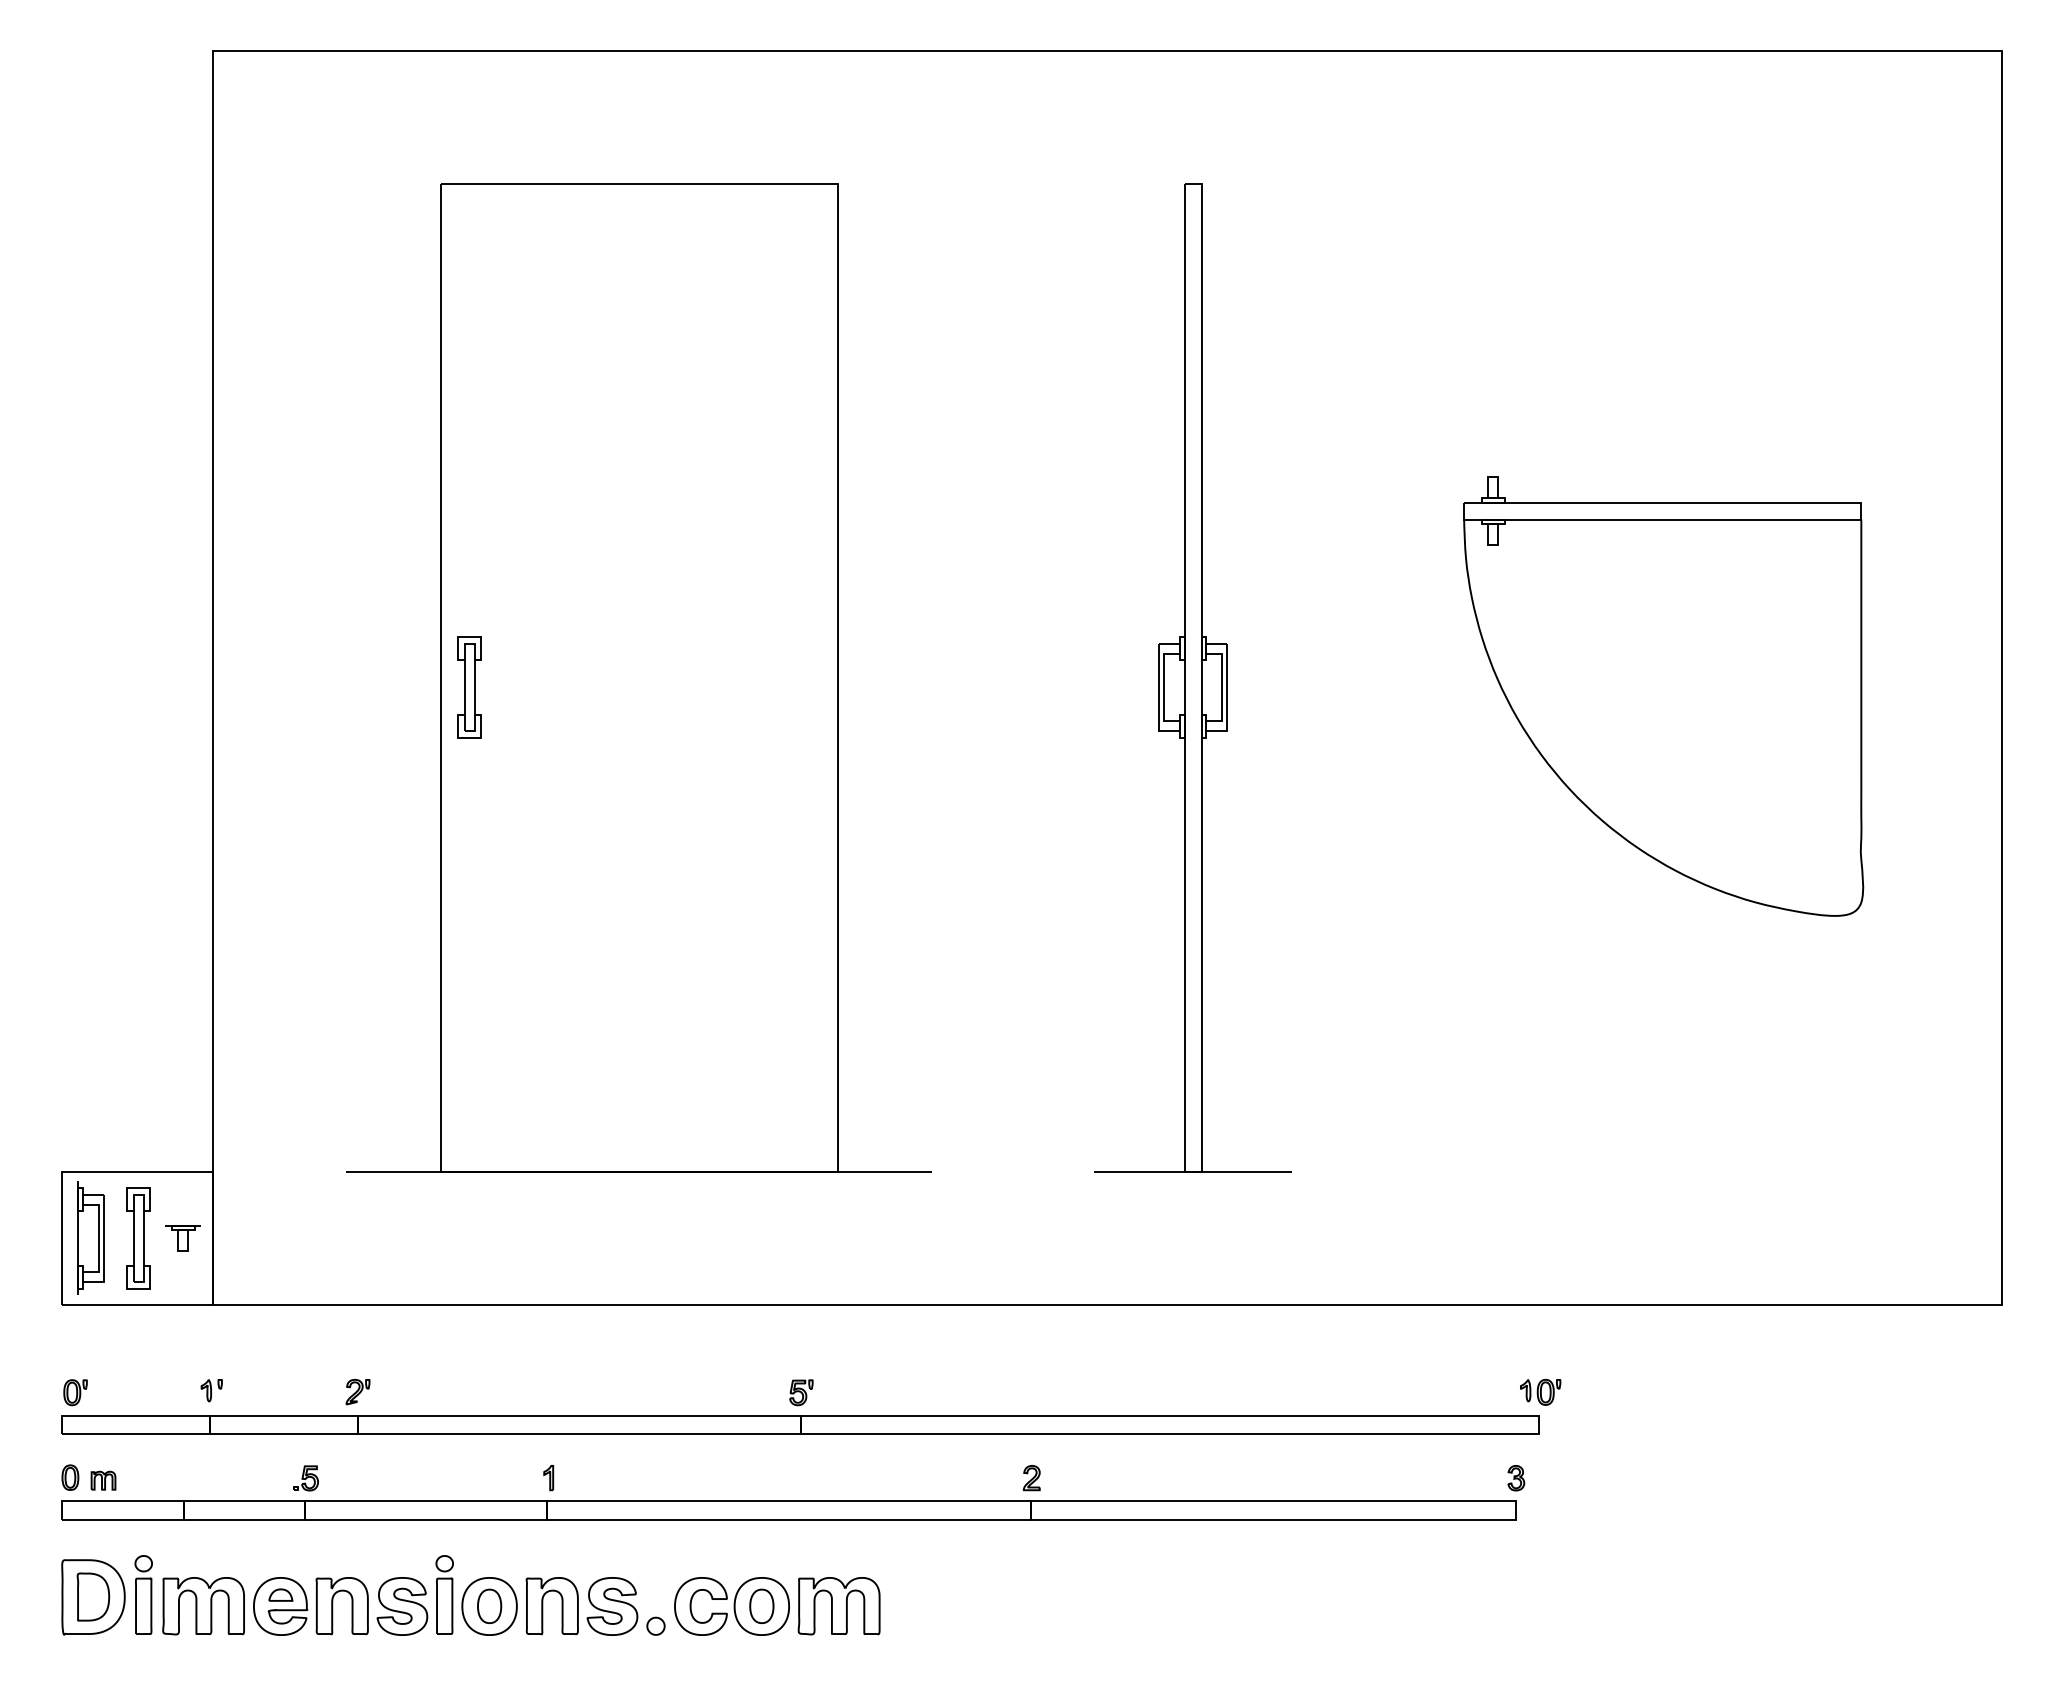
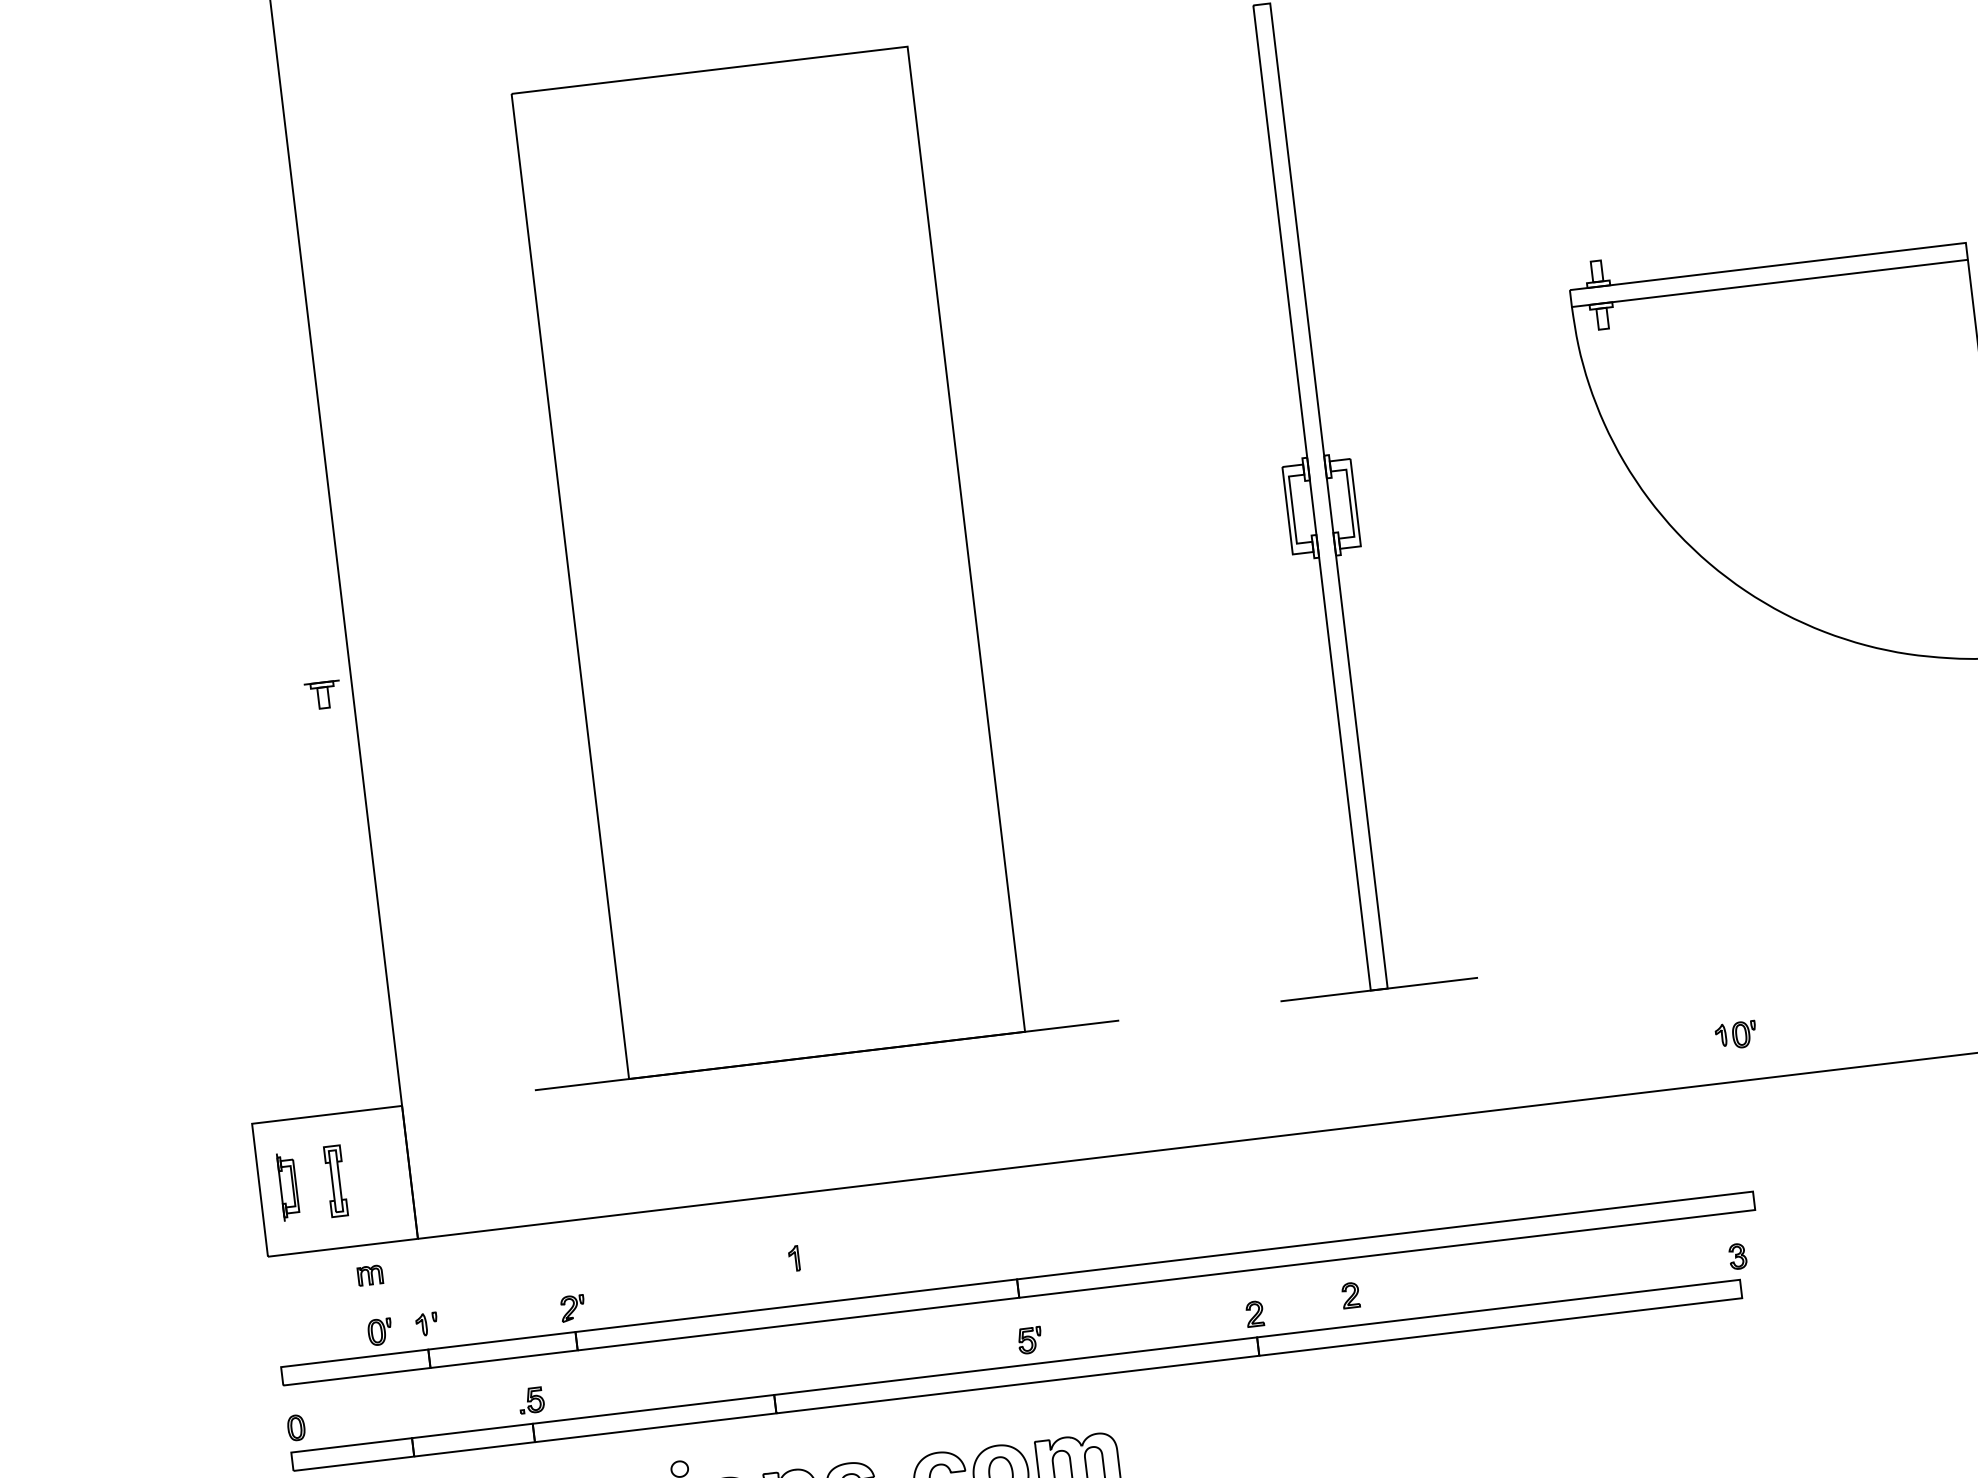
part: (469, 687) -> (600, 592), removed
part: (90, 1237) -> (287, 1186), size x0.6
part: (138, 1238) -> (335, 1181), size x0.7
part: (182, 1238) -> (322, 695), moved
part: (75, 1392) -> (380, 1331), moved
part: (801, 1392) -> (1030, 1340), moved
part: (1540, 1392) -> (1736, 1035), moved
part: (1128, 1471) -> (1350, 1295), added
part: (548, 1478) -> (794, 1259), moved
part: (103, 1480) -> (370, 1275), moved

